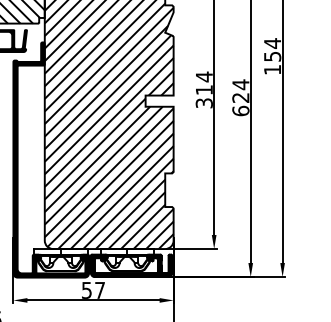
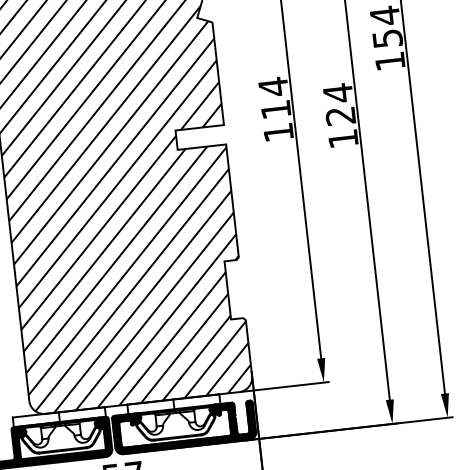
text: (203, 103) -> (277, 133), 314 -> 114
text: (240, 110) -> (342, 137), 624 -> 124

